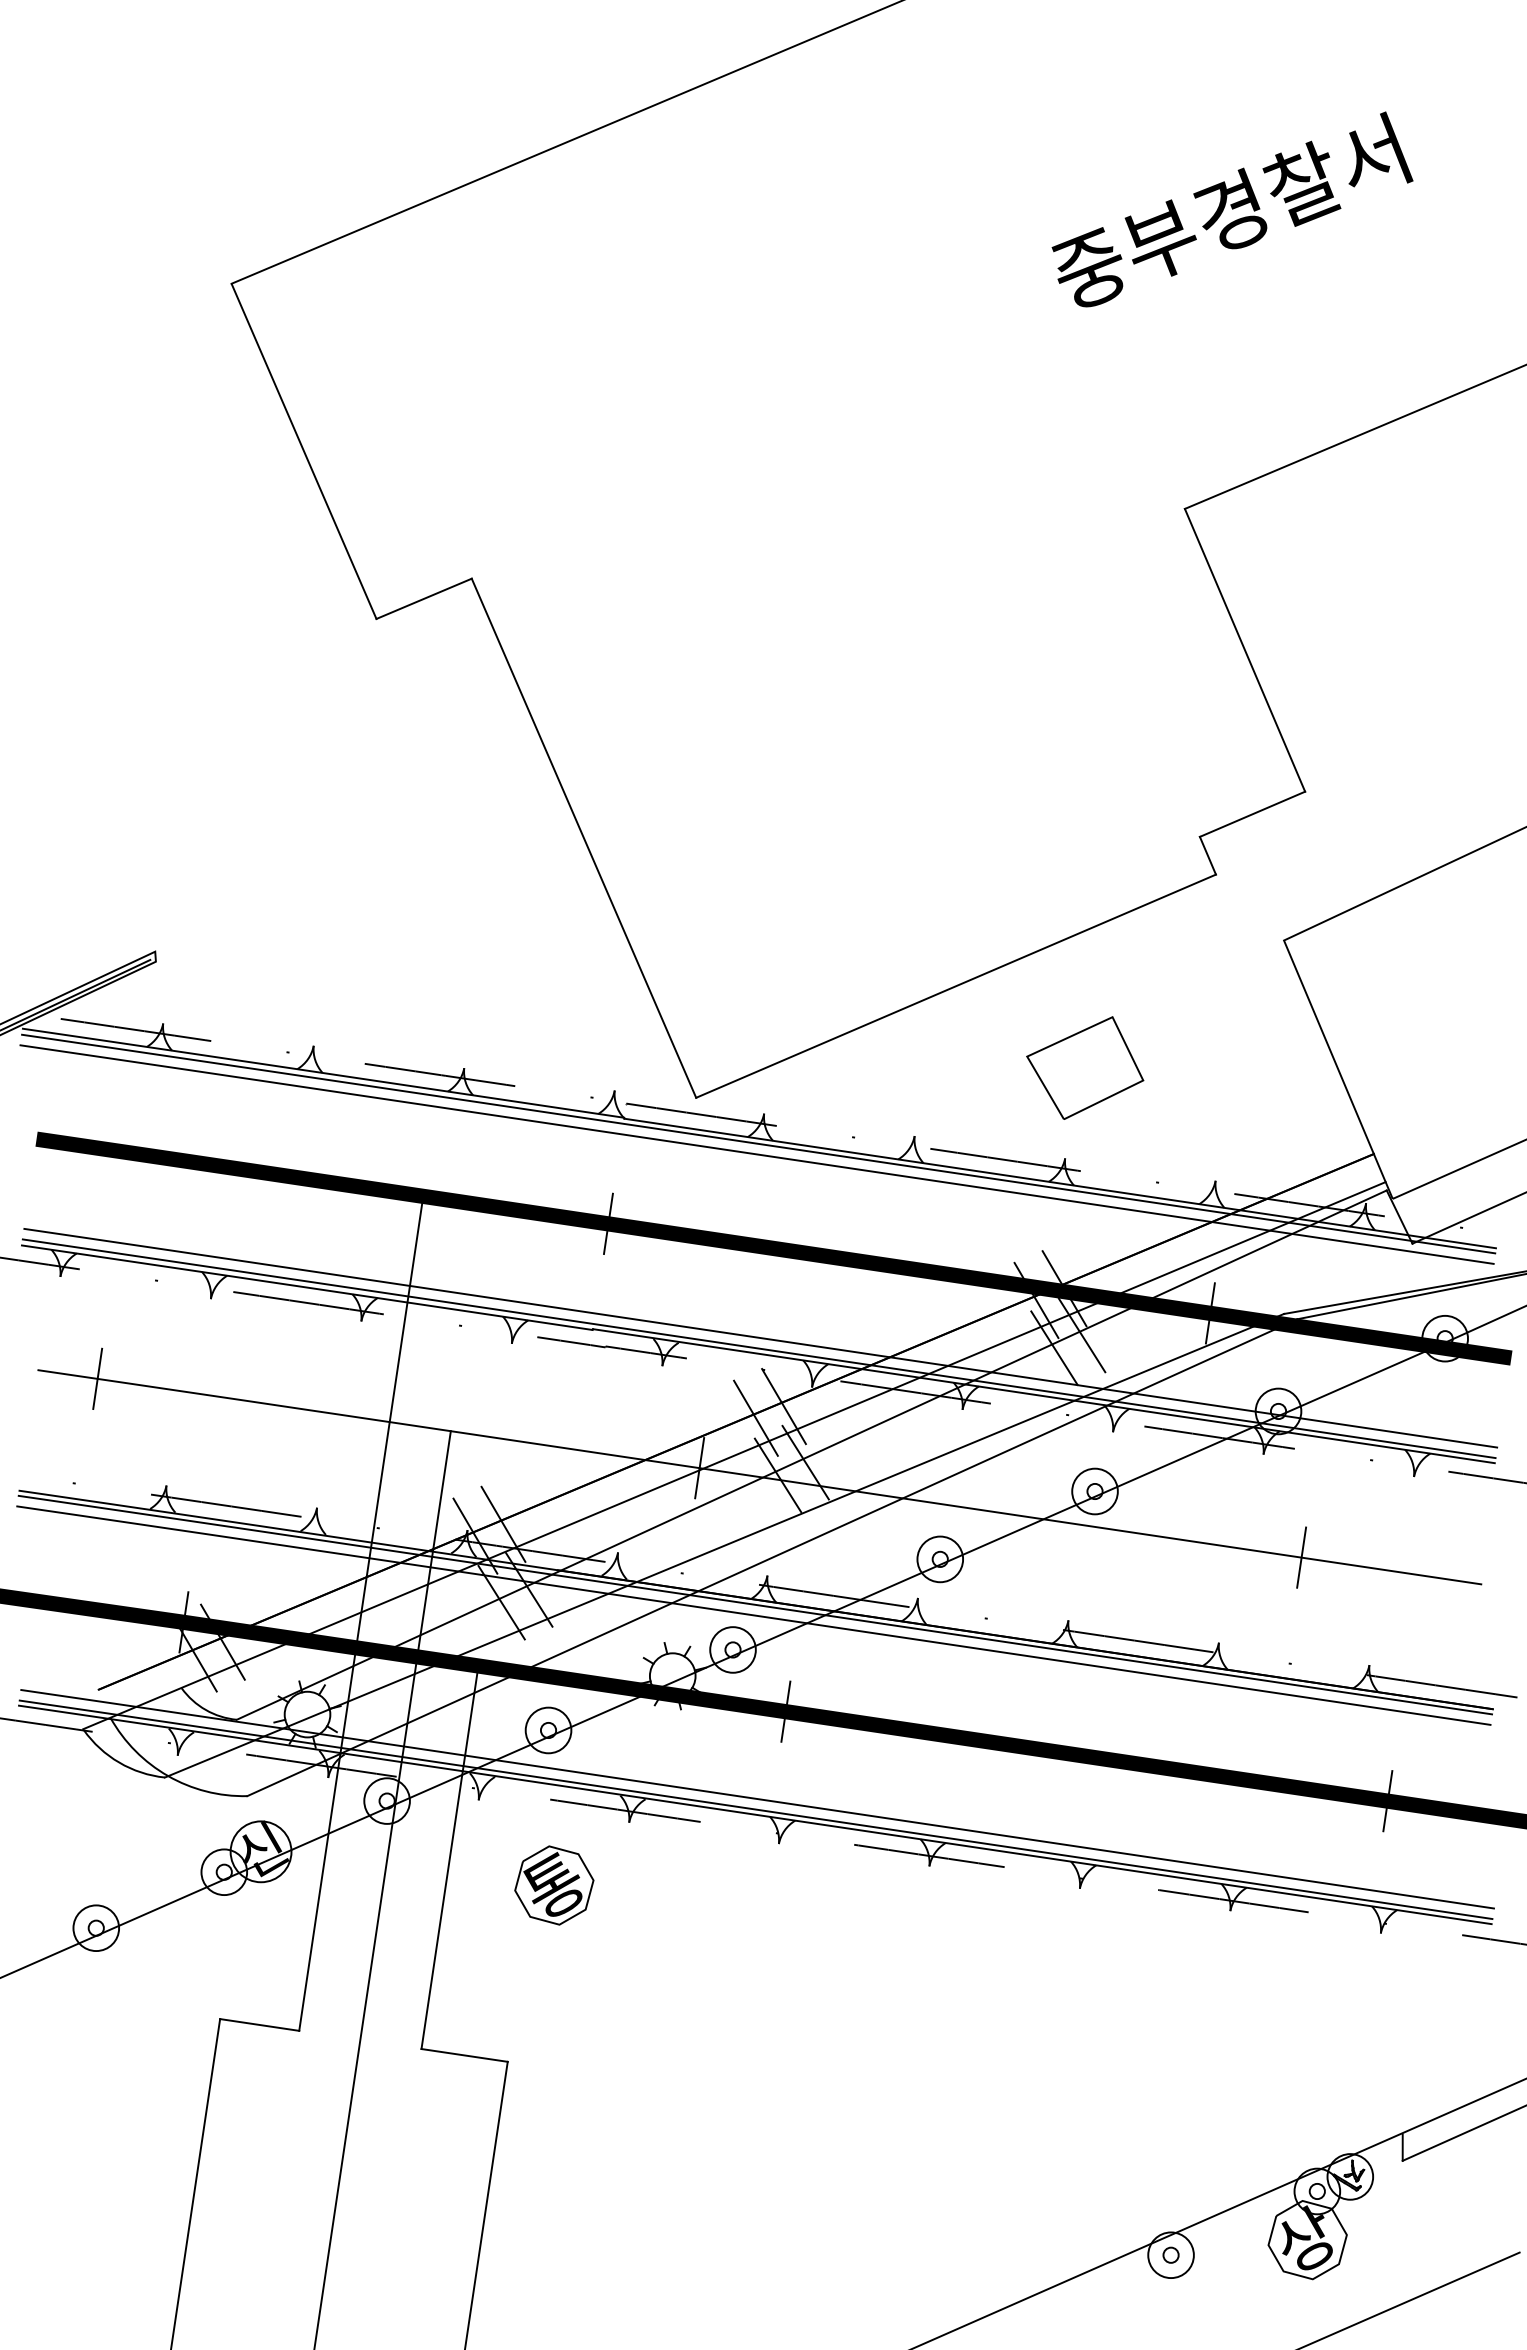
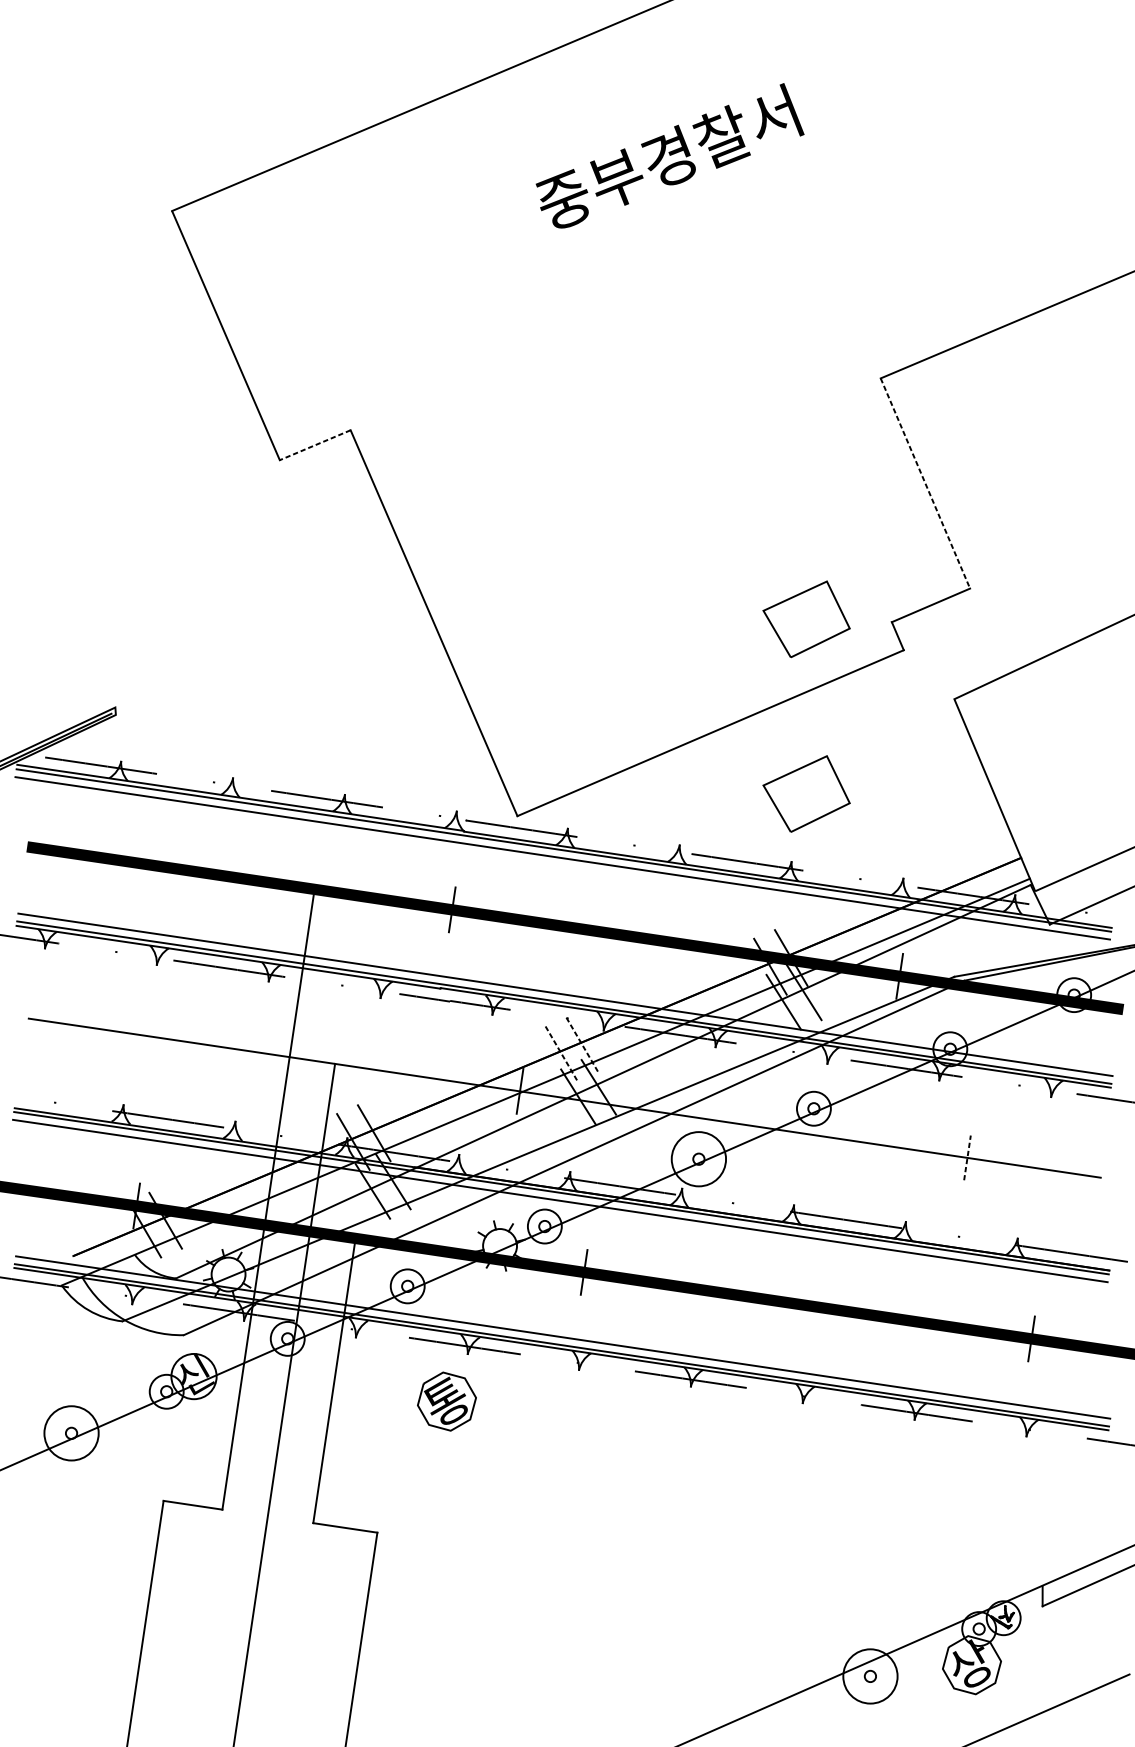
text: (1232, 209) -> (670, 155), moved
line: (424, 598) -> (315, 444), solid -> dashed
line: (1245, 650) -> (925, 483), solid -> dashed
part: (1085, 832) -> (806, 618), added
line: (97, 1378) -> (72, 1024), removed
line: (784, 1406) -> (583, 1045), solid -> dashed
line: (756, 1418) -> (562, 1054), solid -> dashed
line: (1301, 1557) -> (967, 1157), solid -> dashed
circle: (940, 1559) -> (699, 1159), size x1.6
part: (554, 1885) -> (447, 1401), moved
circle: (96, 1928) -> (71, 1433), size x1.6
circle: (1170, 2255) -> (870, 1676), size x1.6

